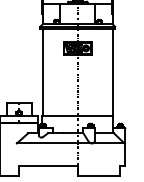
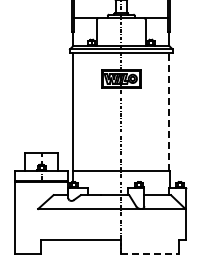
line: (112, 72) -> (169, 111), solid -> dashed
line: (98, 176) -> (150, 254), solid -> dashed

